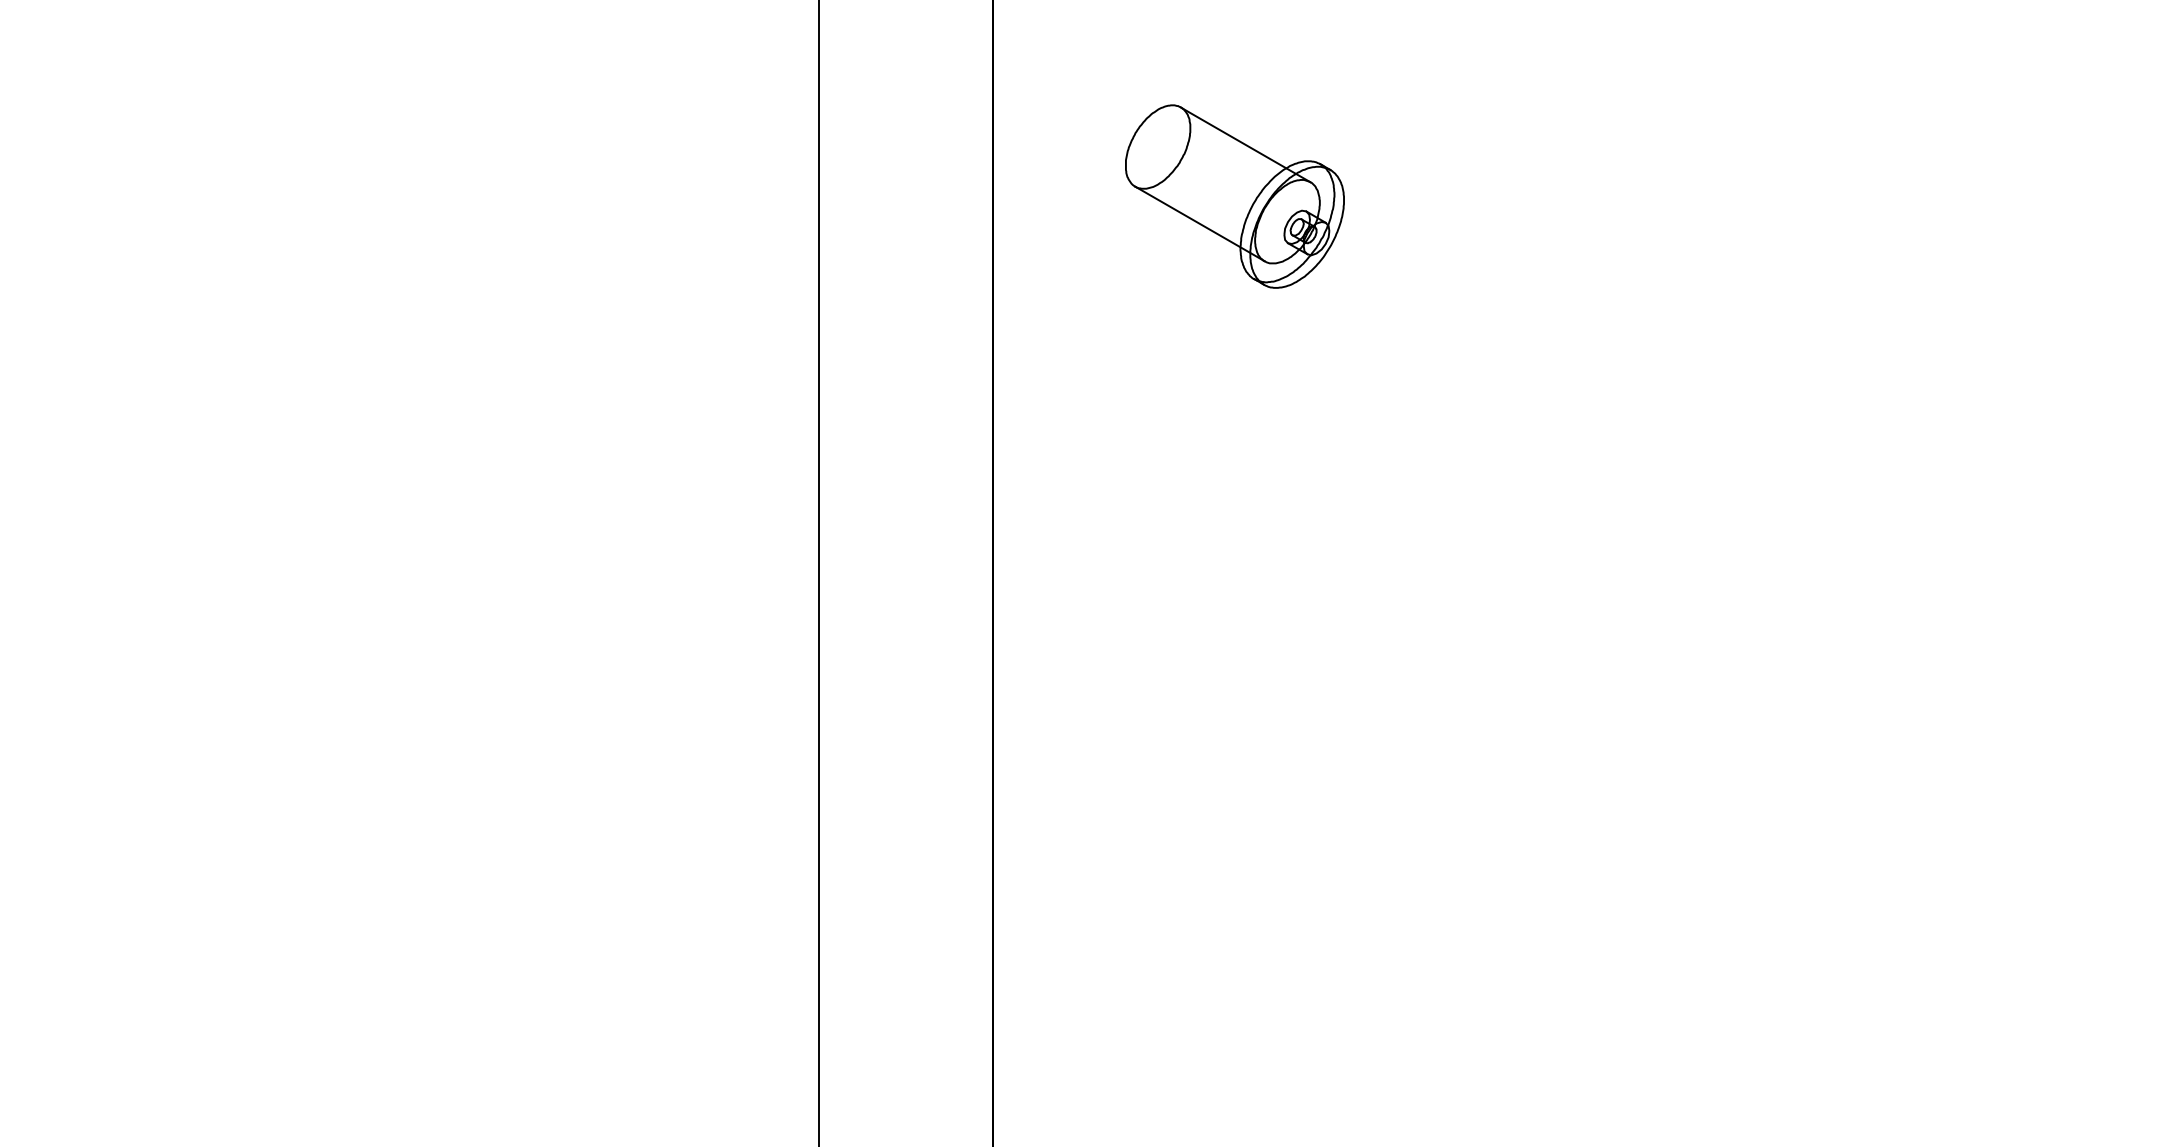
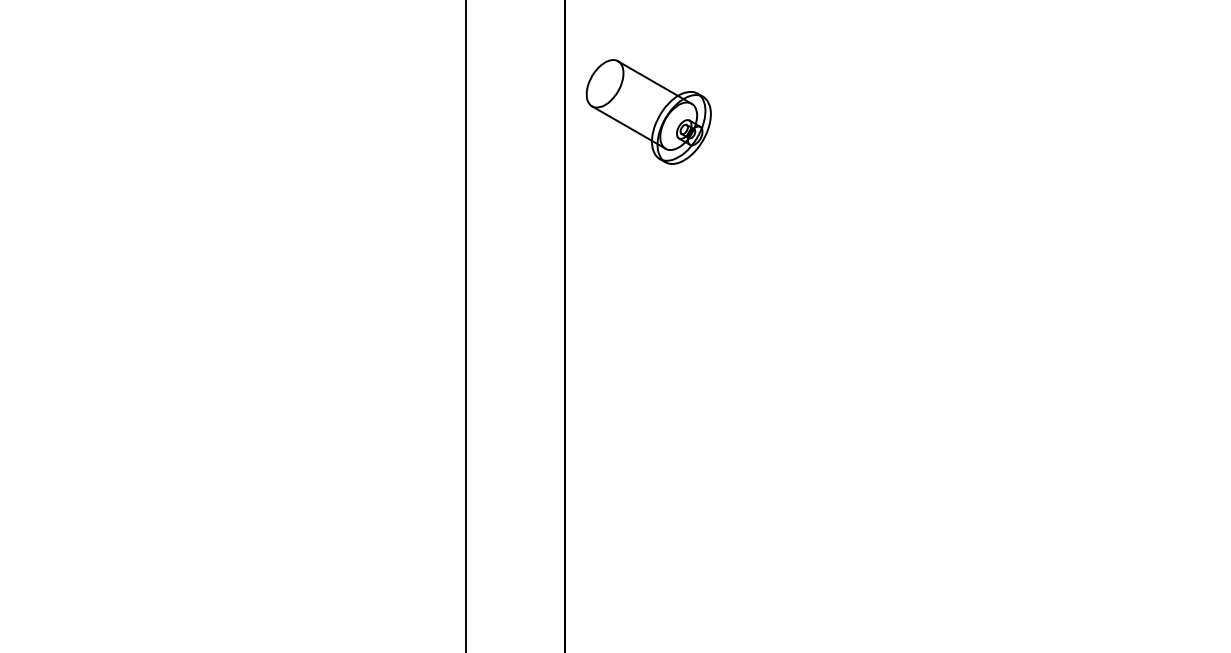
part: (1234, 195) -> (648, 111), moved

